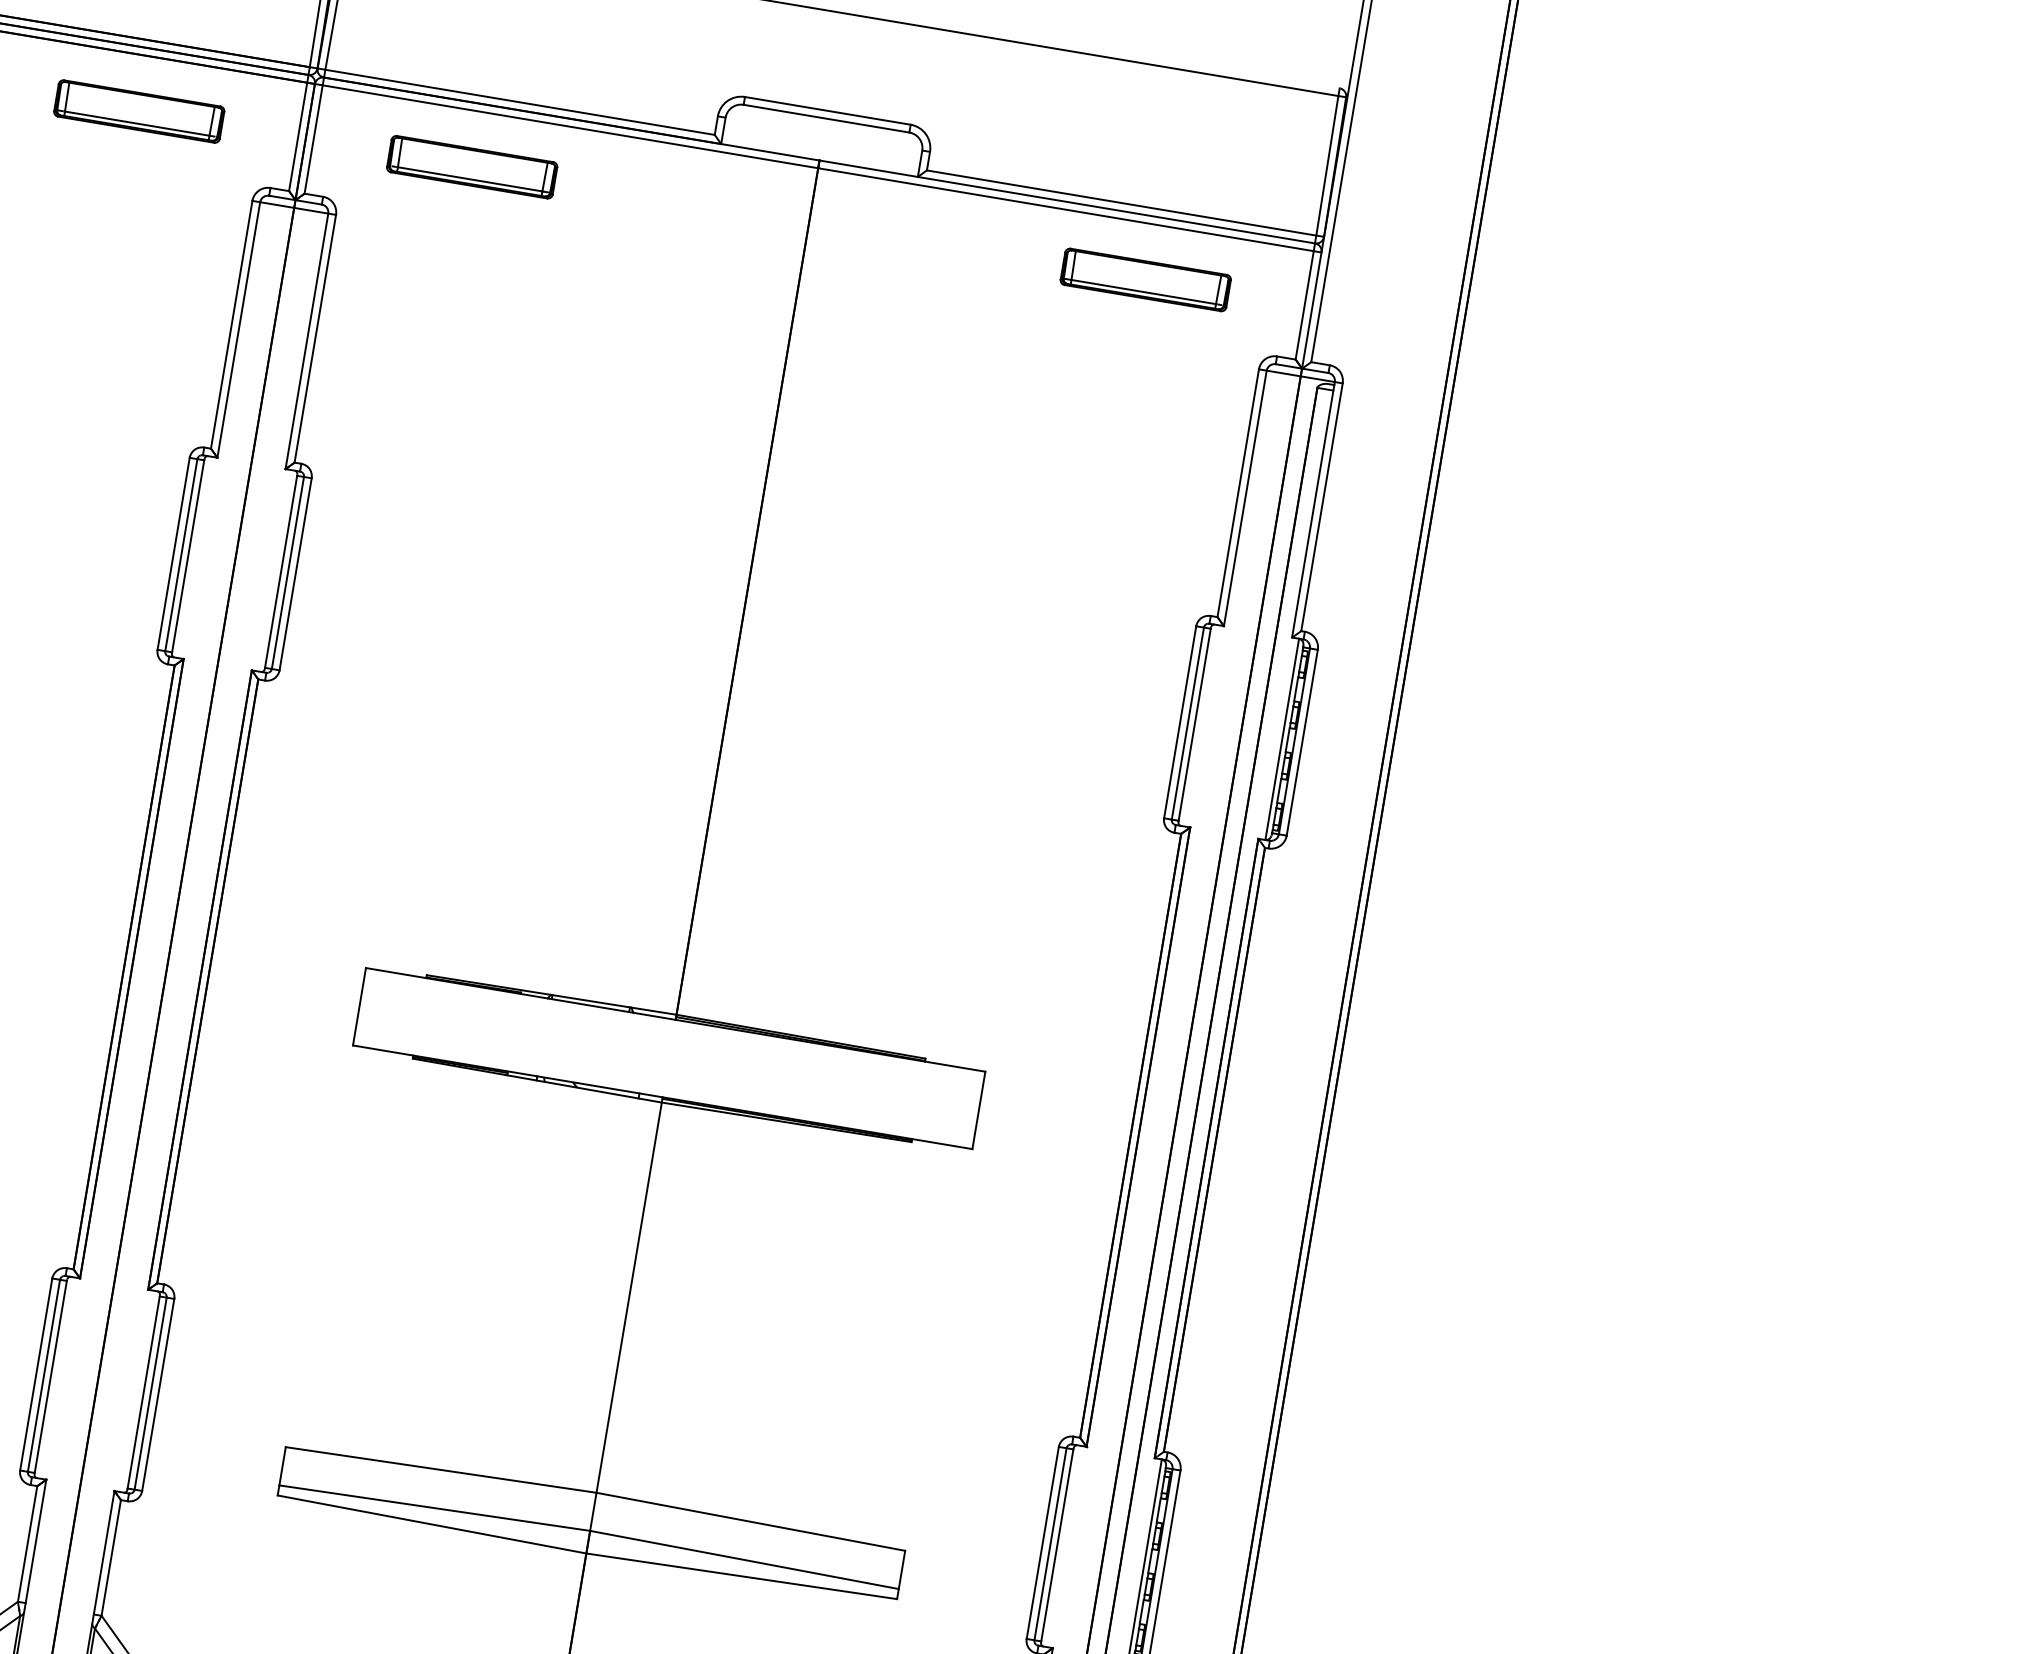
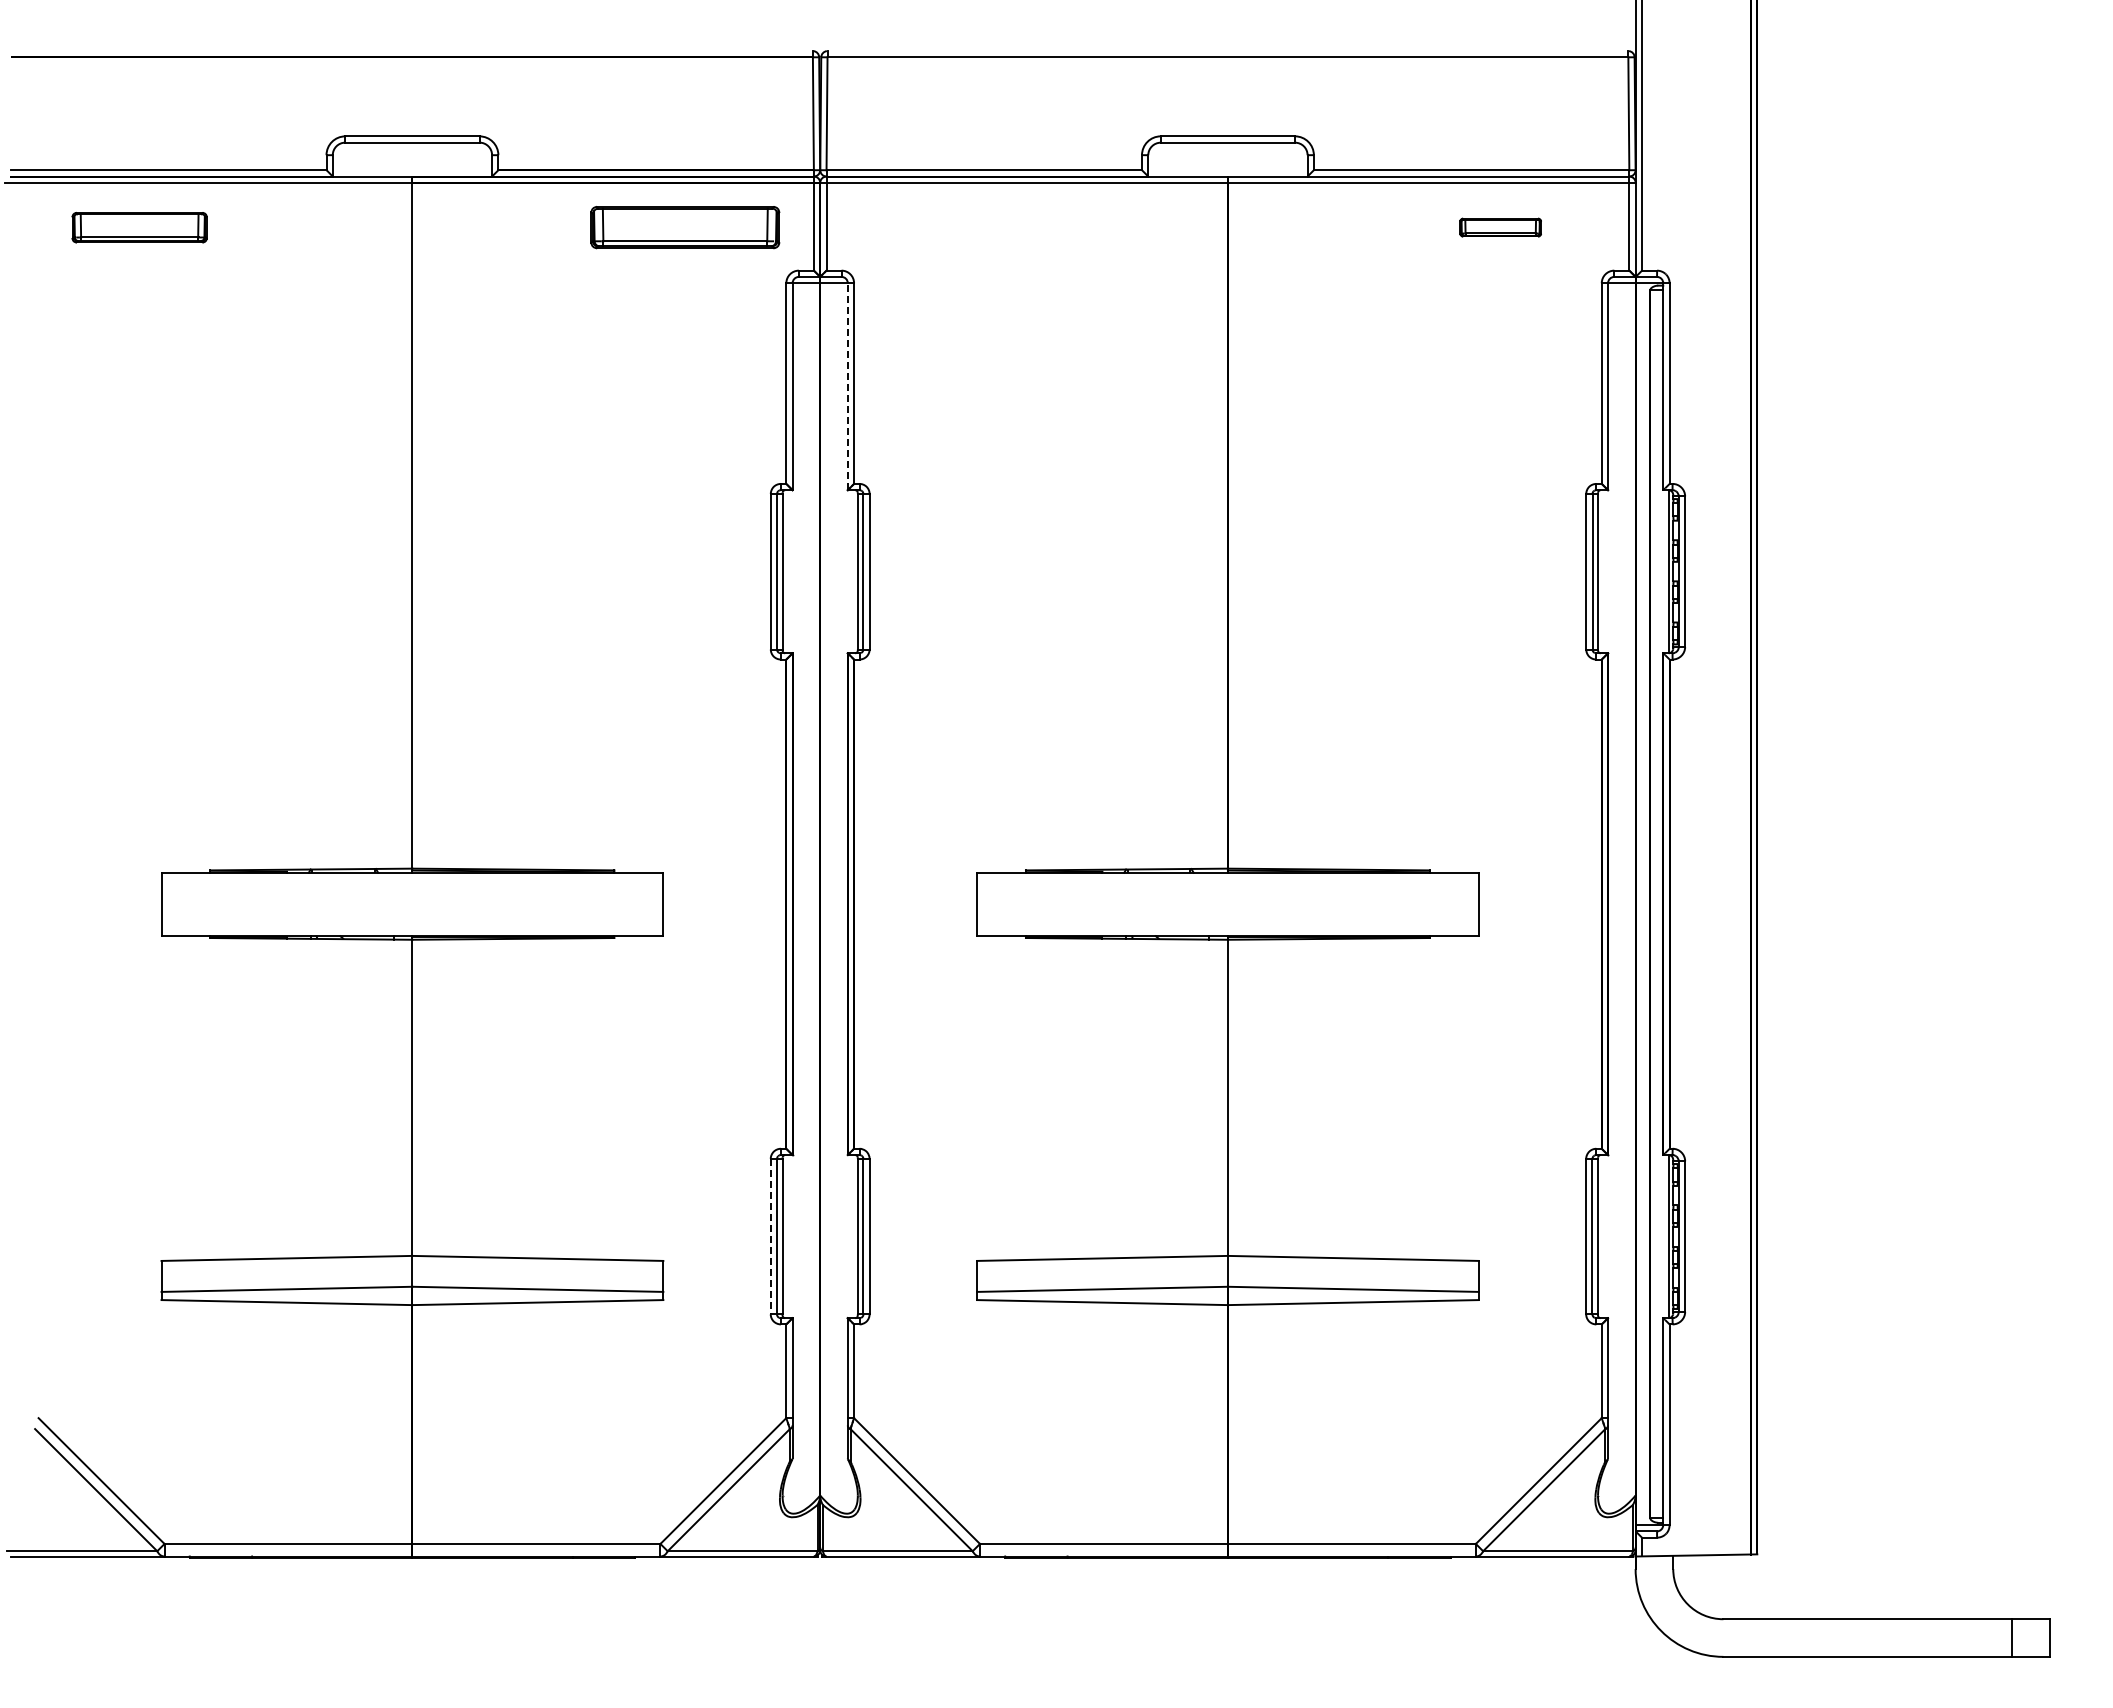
part: (139, 111) -> (685, 227), size x1.4
part: (472, 167) -> (955, 227), removed
part: (1145, 279) -> (1500, 227), size x0.6
line: (306, 341) -> (847, 386), solid -> dashed
line: (35, 1374) -> (770, 1236), solid -> dashed

